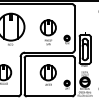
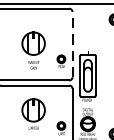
line: (74, 27) -> (72, 43), solid -> dashed

